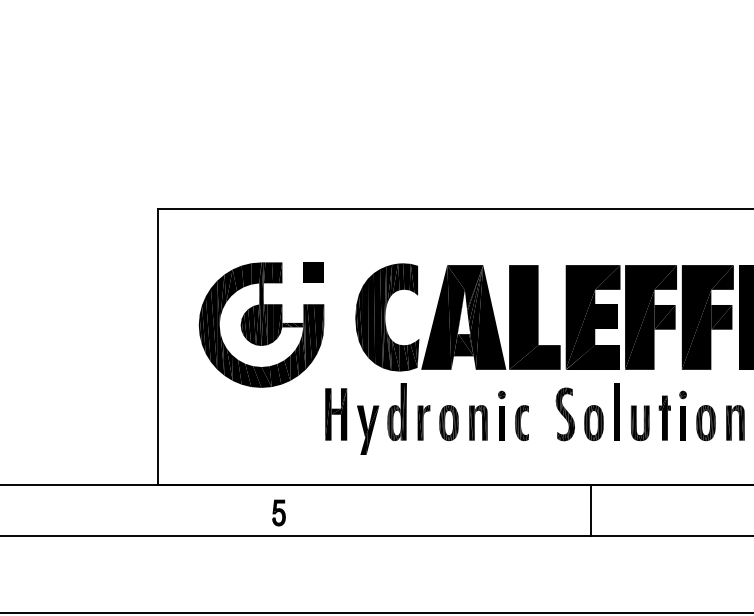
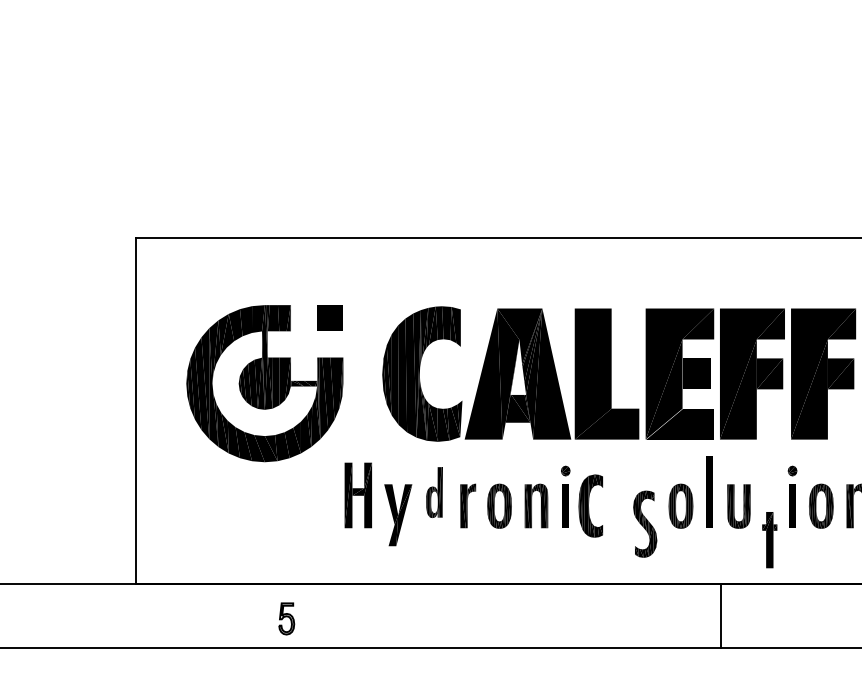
part: (396, 412) -> (433, 493), size x0.7
part: (564, 414) -> (644, 524), moved
part: (664, 417) -> (769, 539), moved
part: (521, 423) -> (590, 506), size x1.4
line: (591, 510) -> (721, 615), moved

